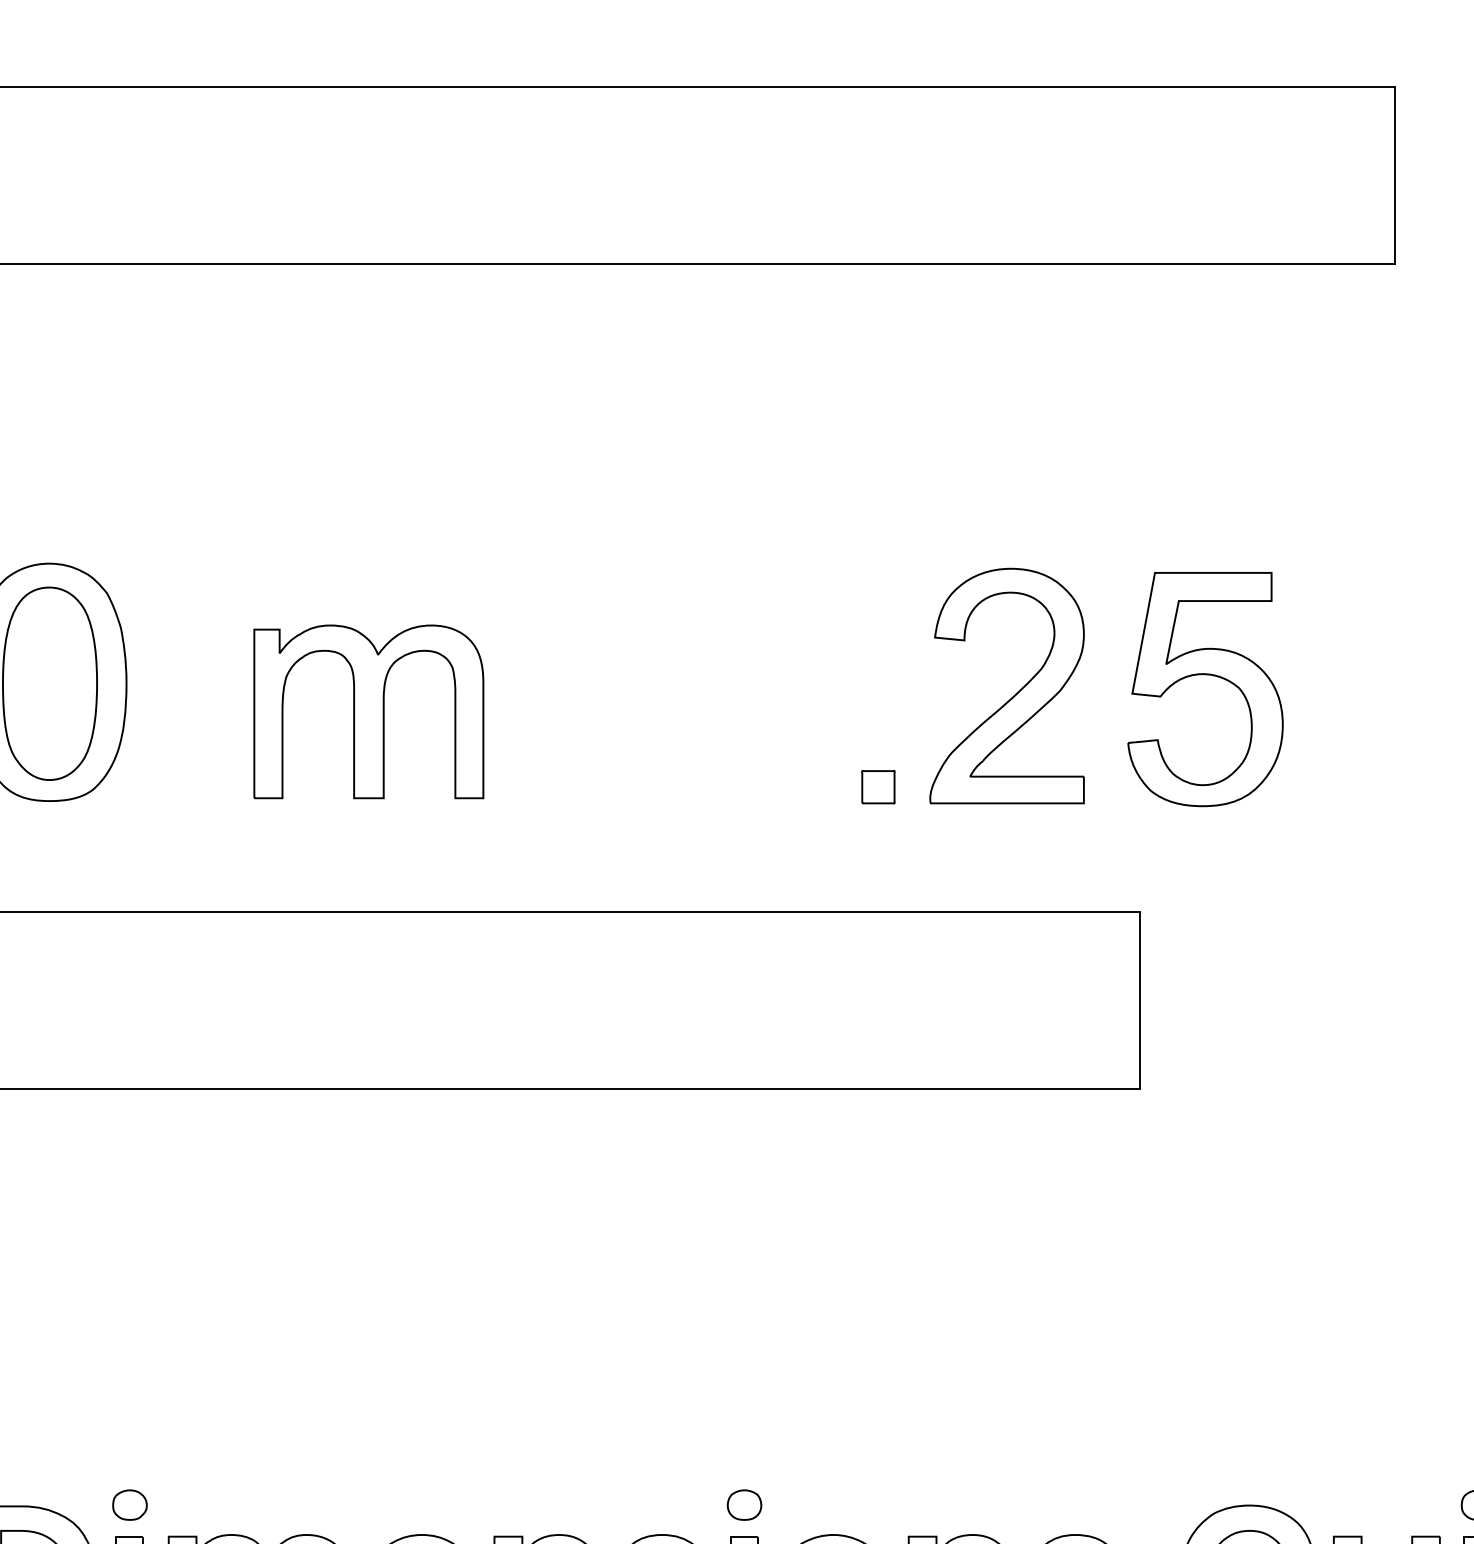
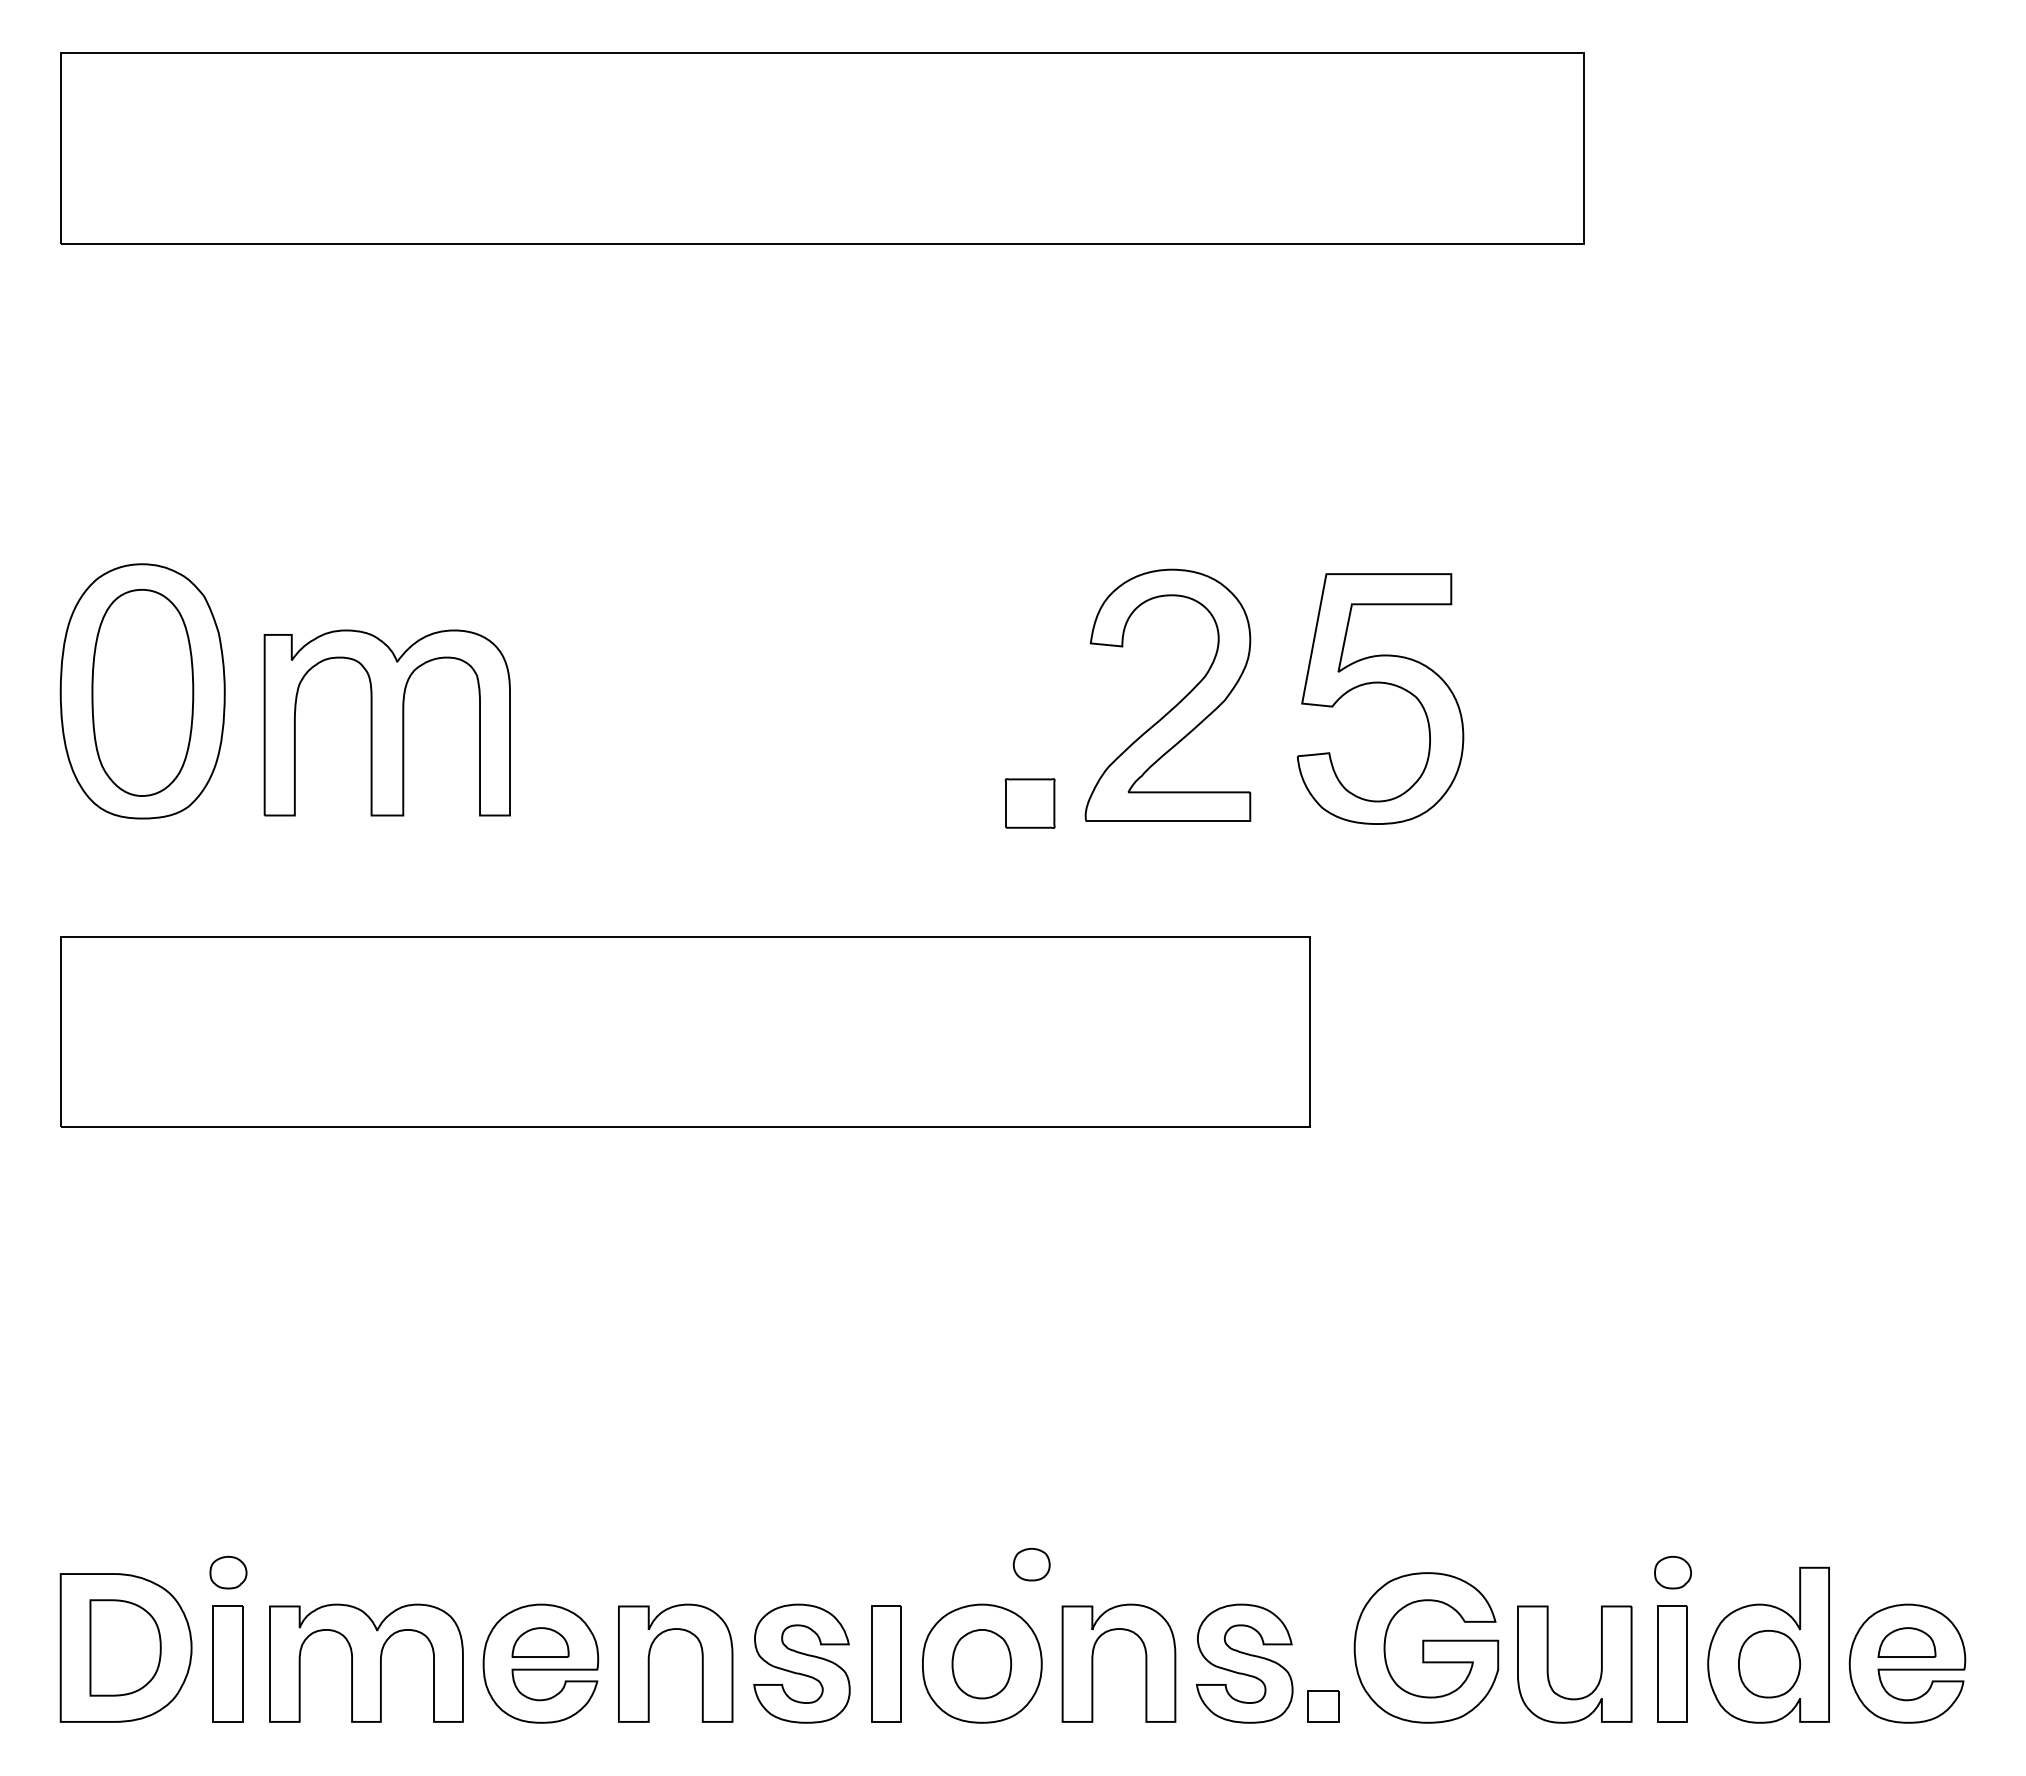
part: (368, 711) -> (386, 722), moved
part: (877, 787) -> (1029, 803), size x1.4
part: (744, 1504) -> (1031, 1564), moved

